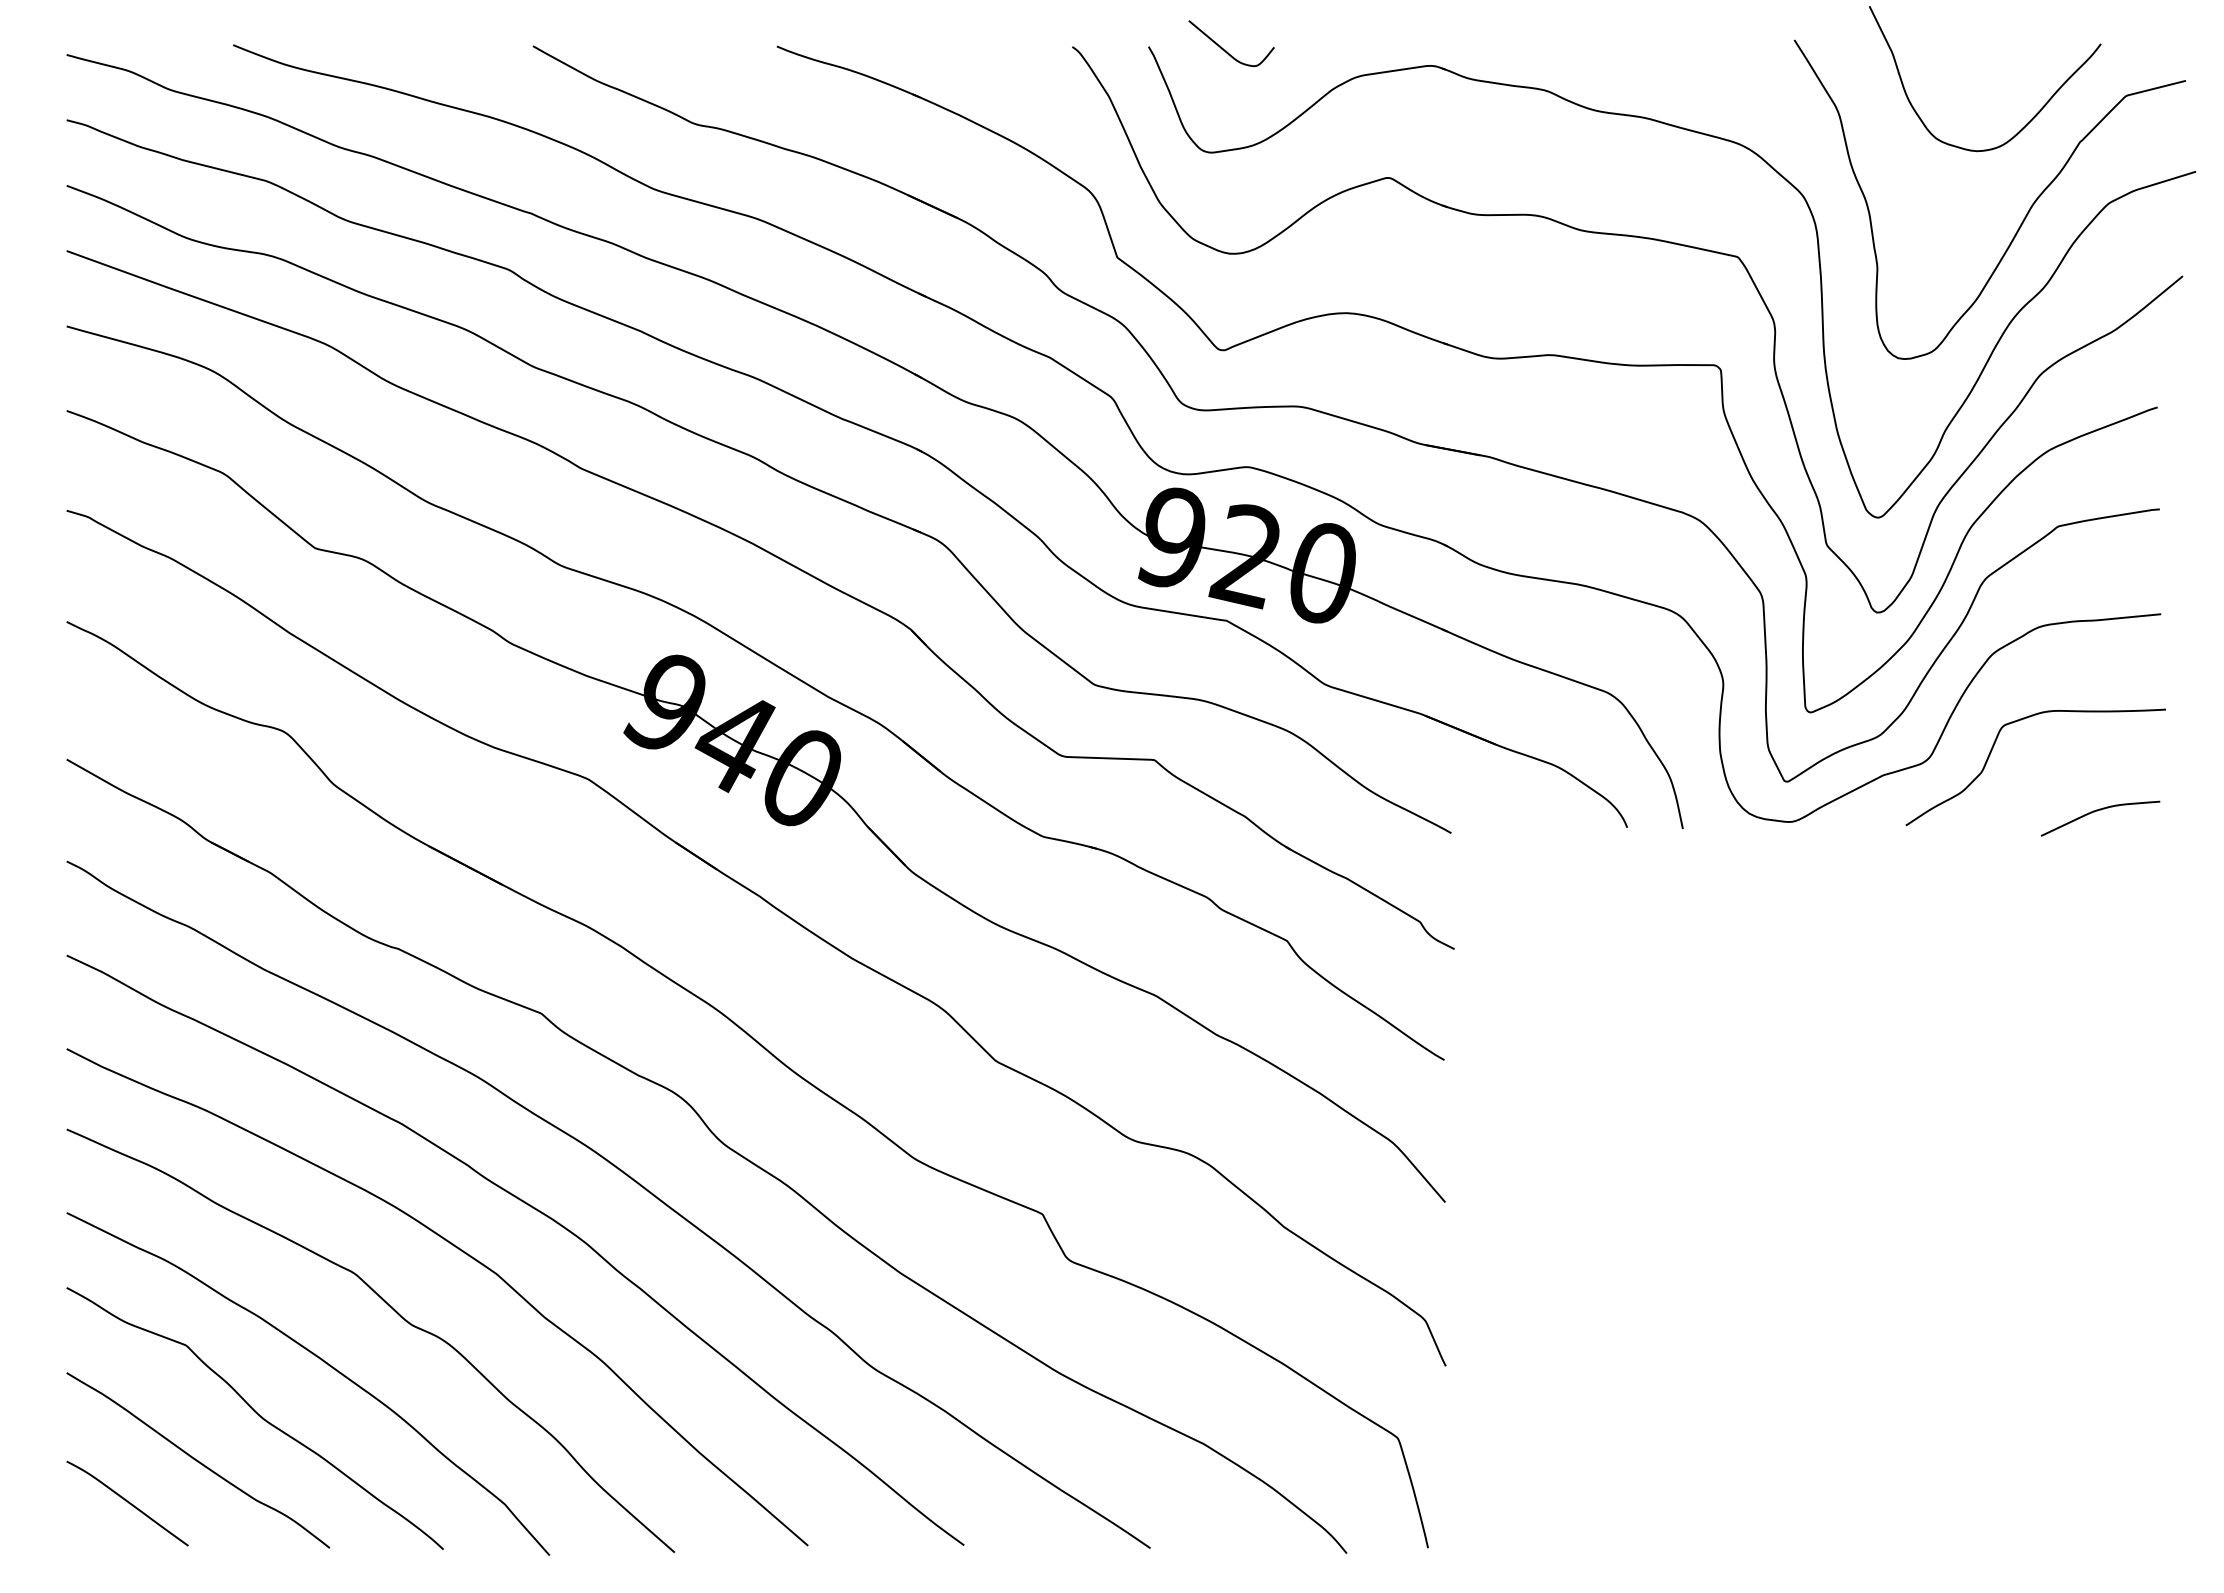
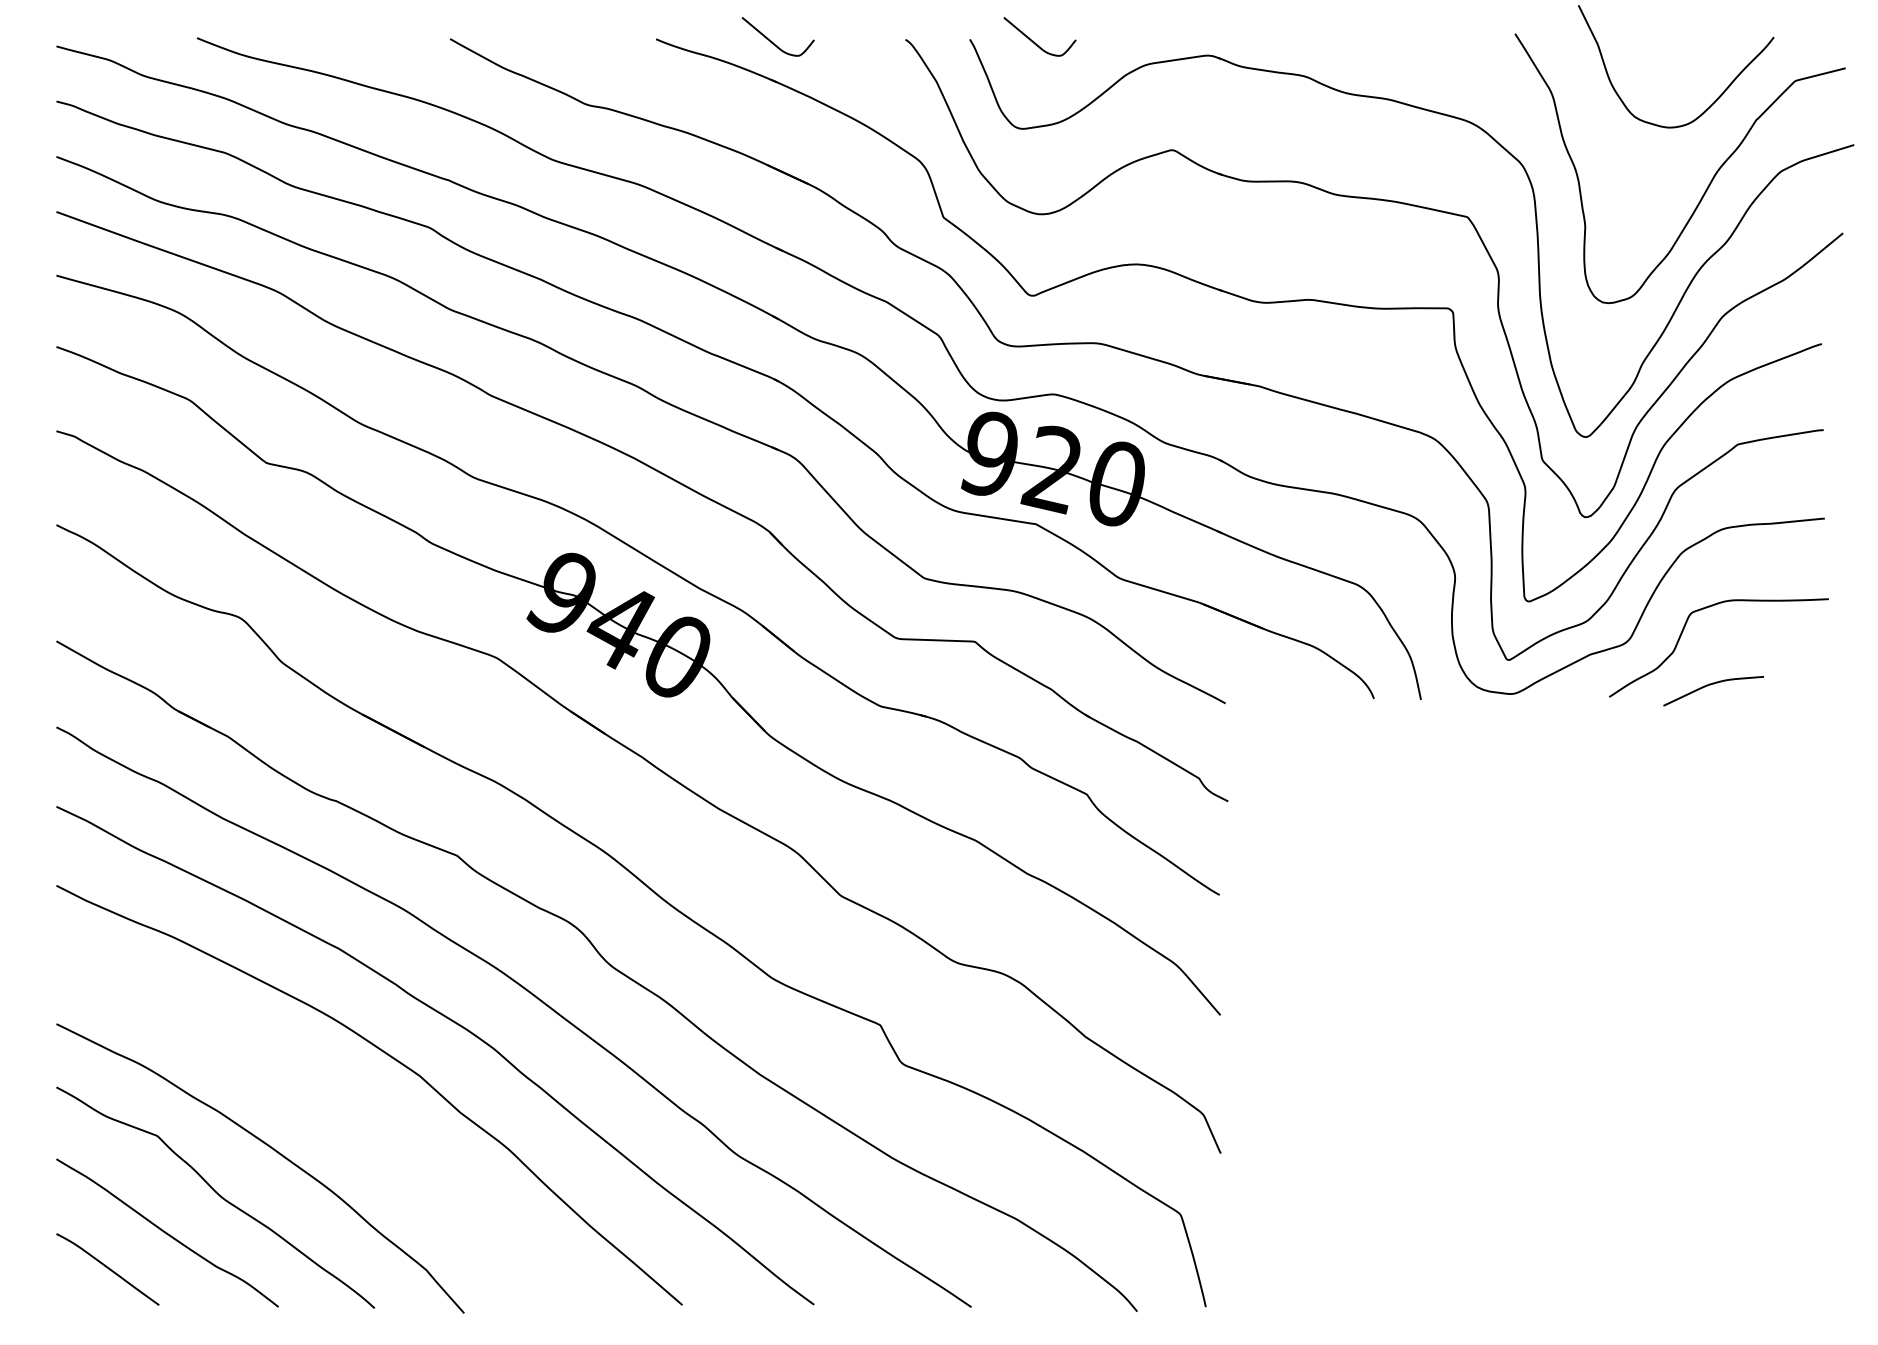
curve: (916, 50) -> (773, 42), added
curve: (2097, 811) -> (1711, 685), moved
curve: (396, 1313) -> (334, 1109), removed

